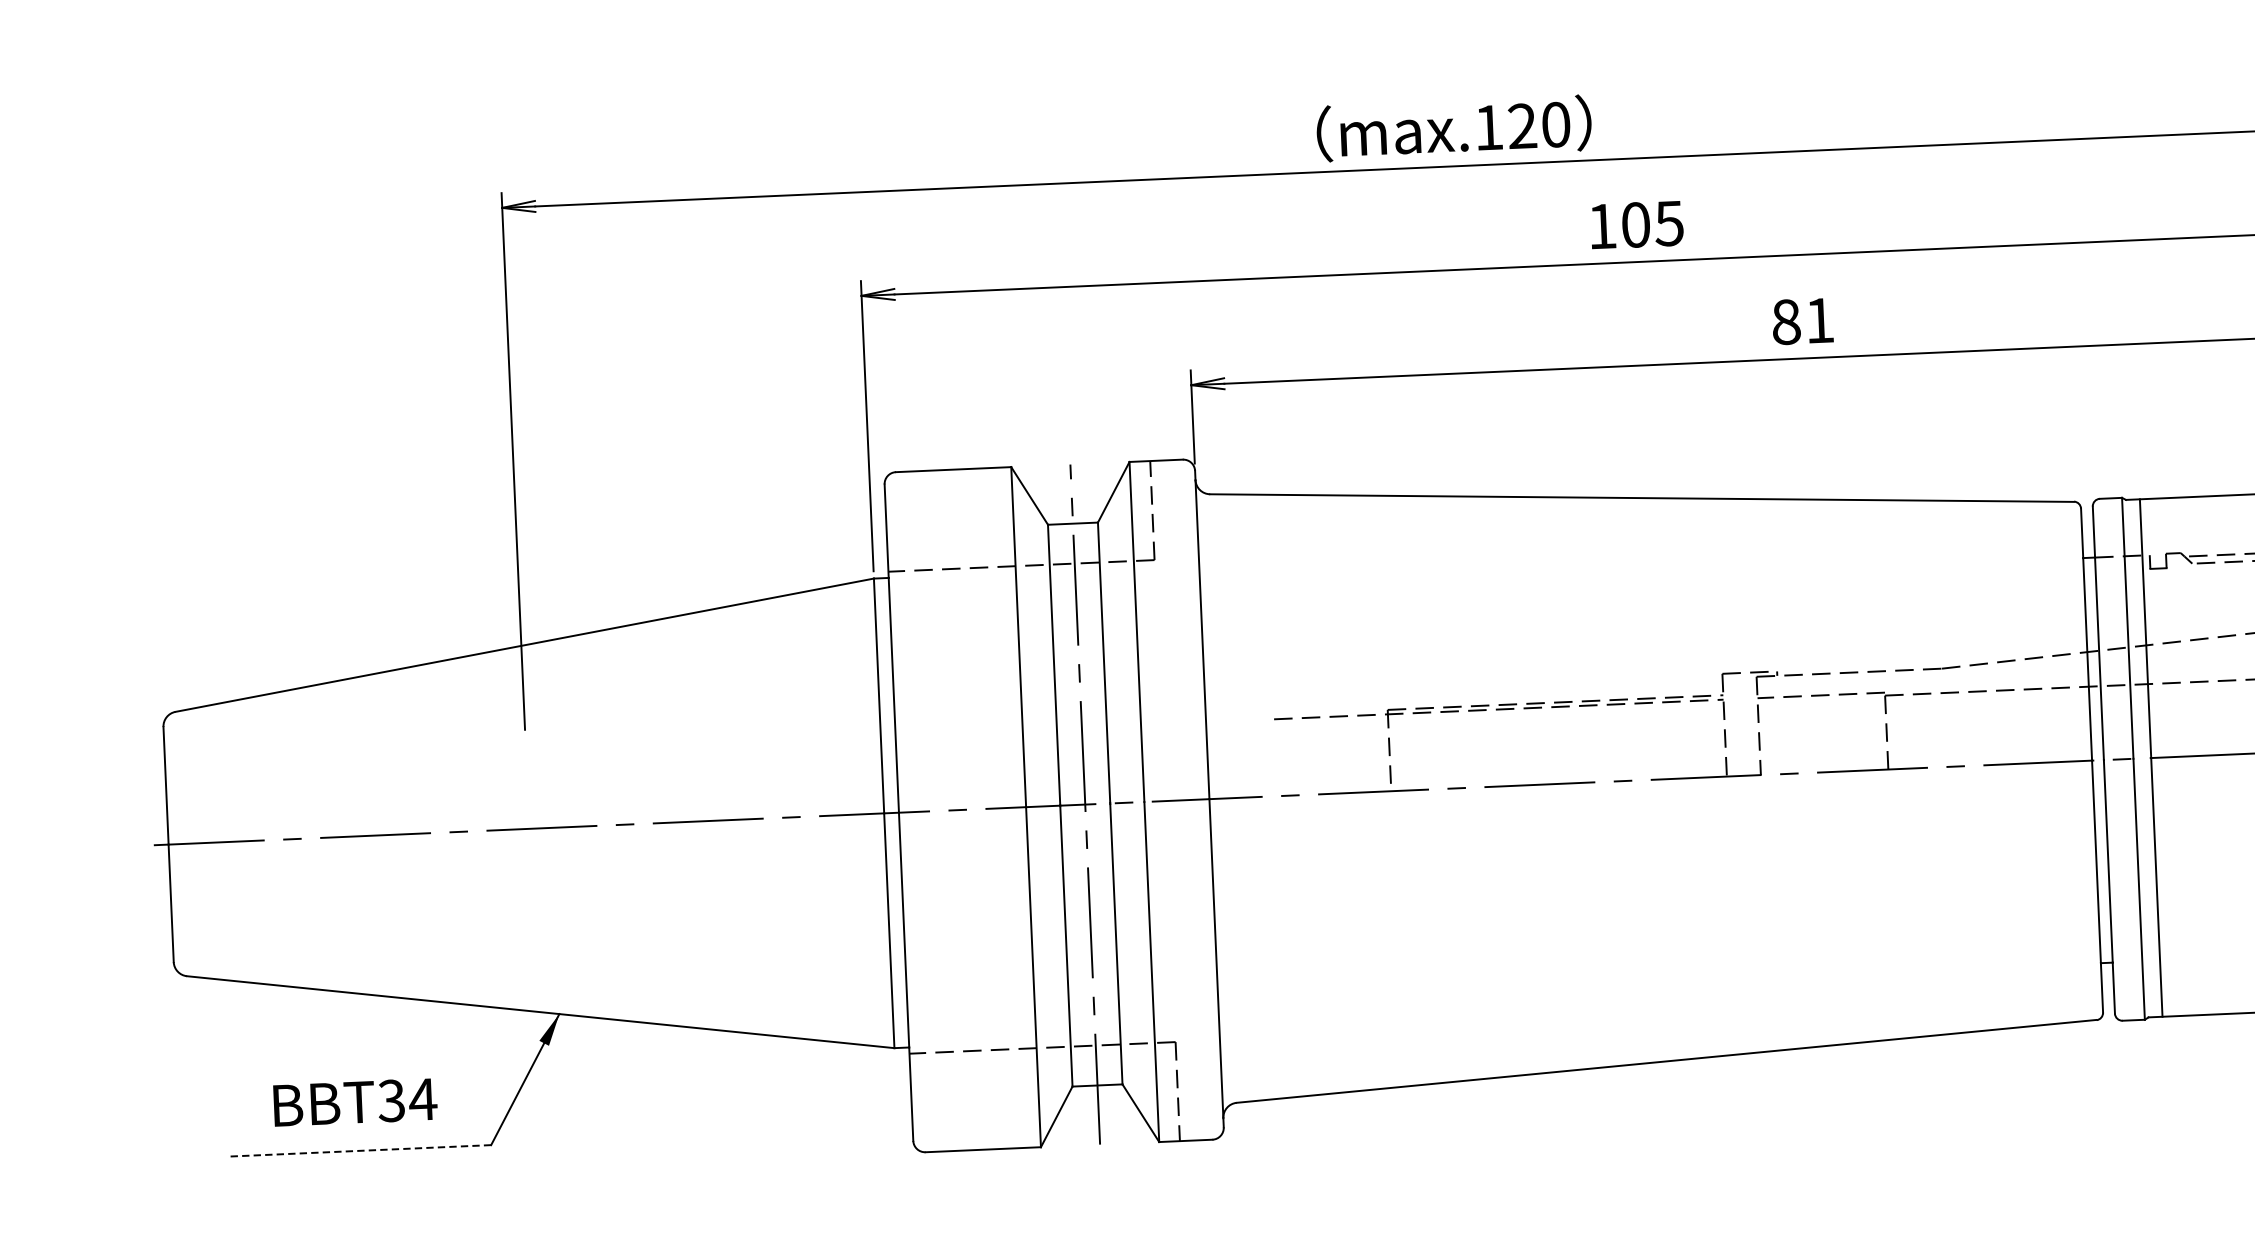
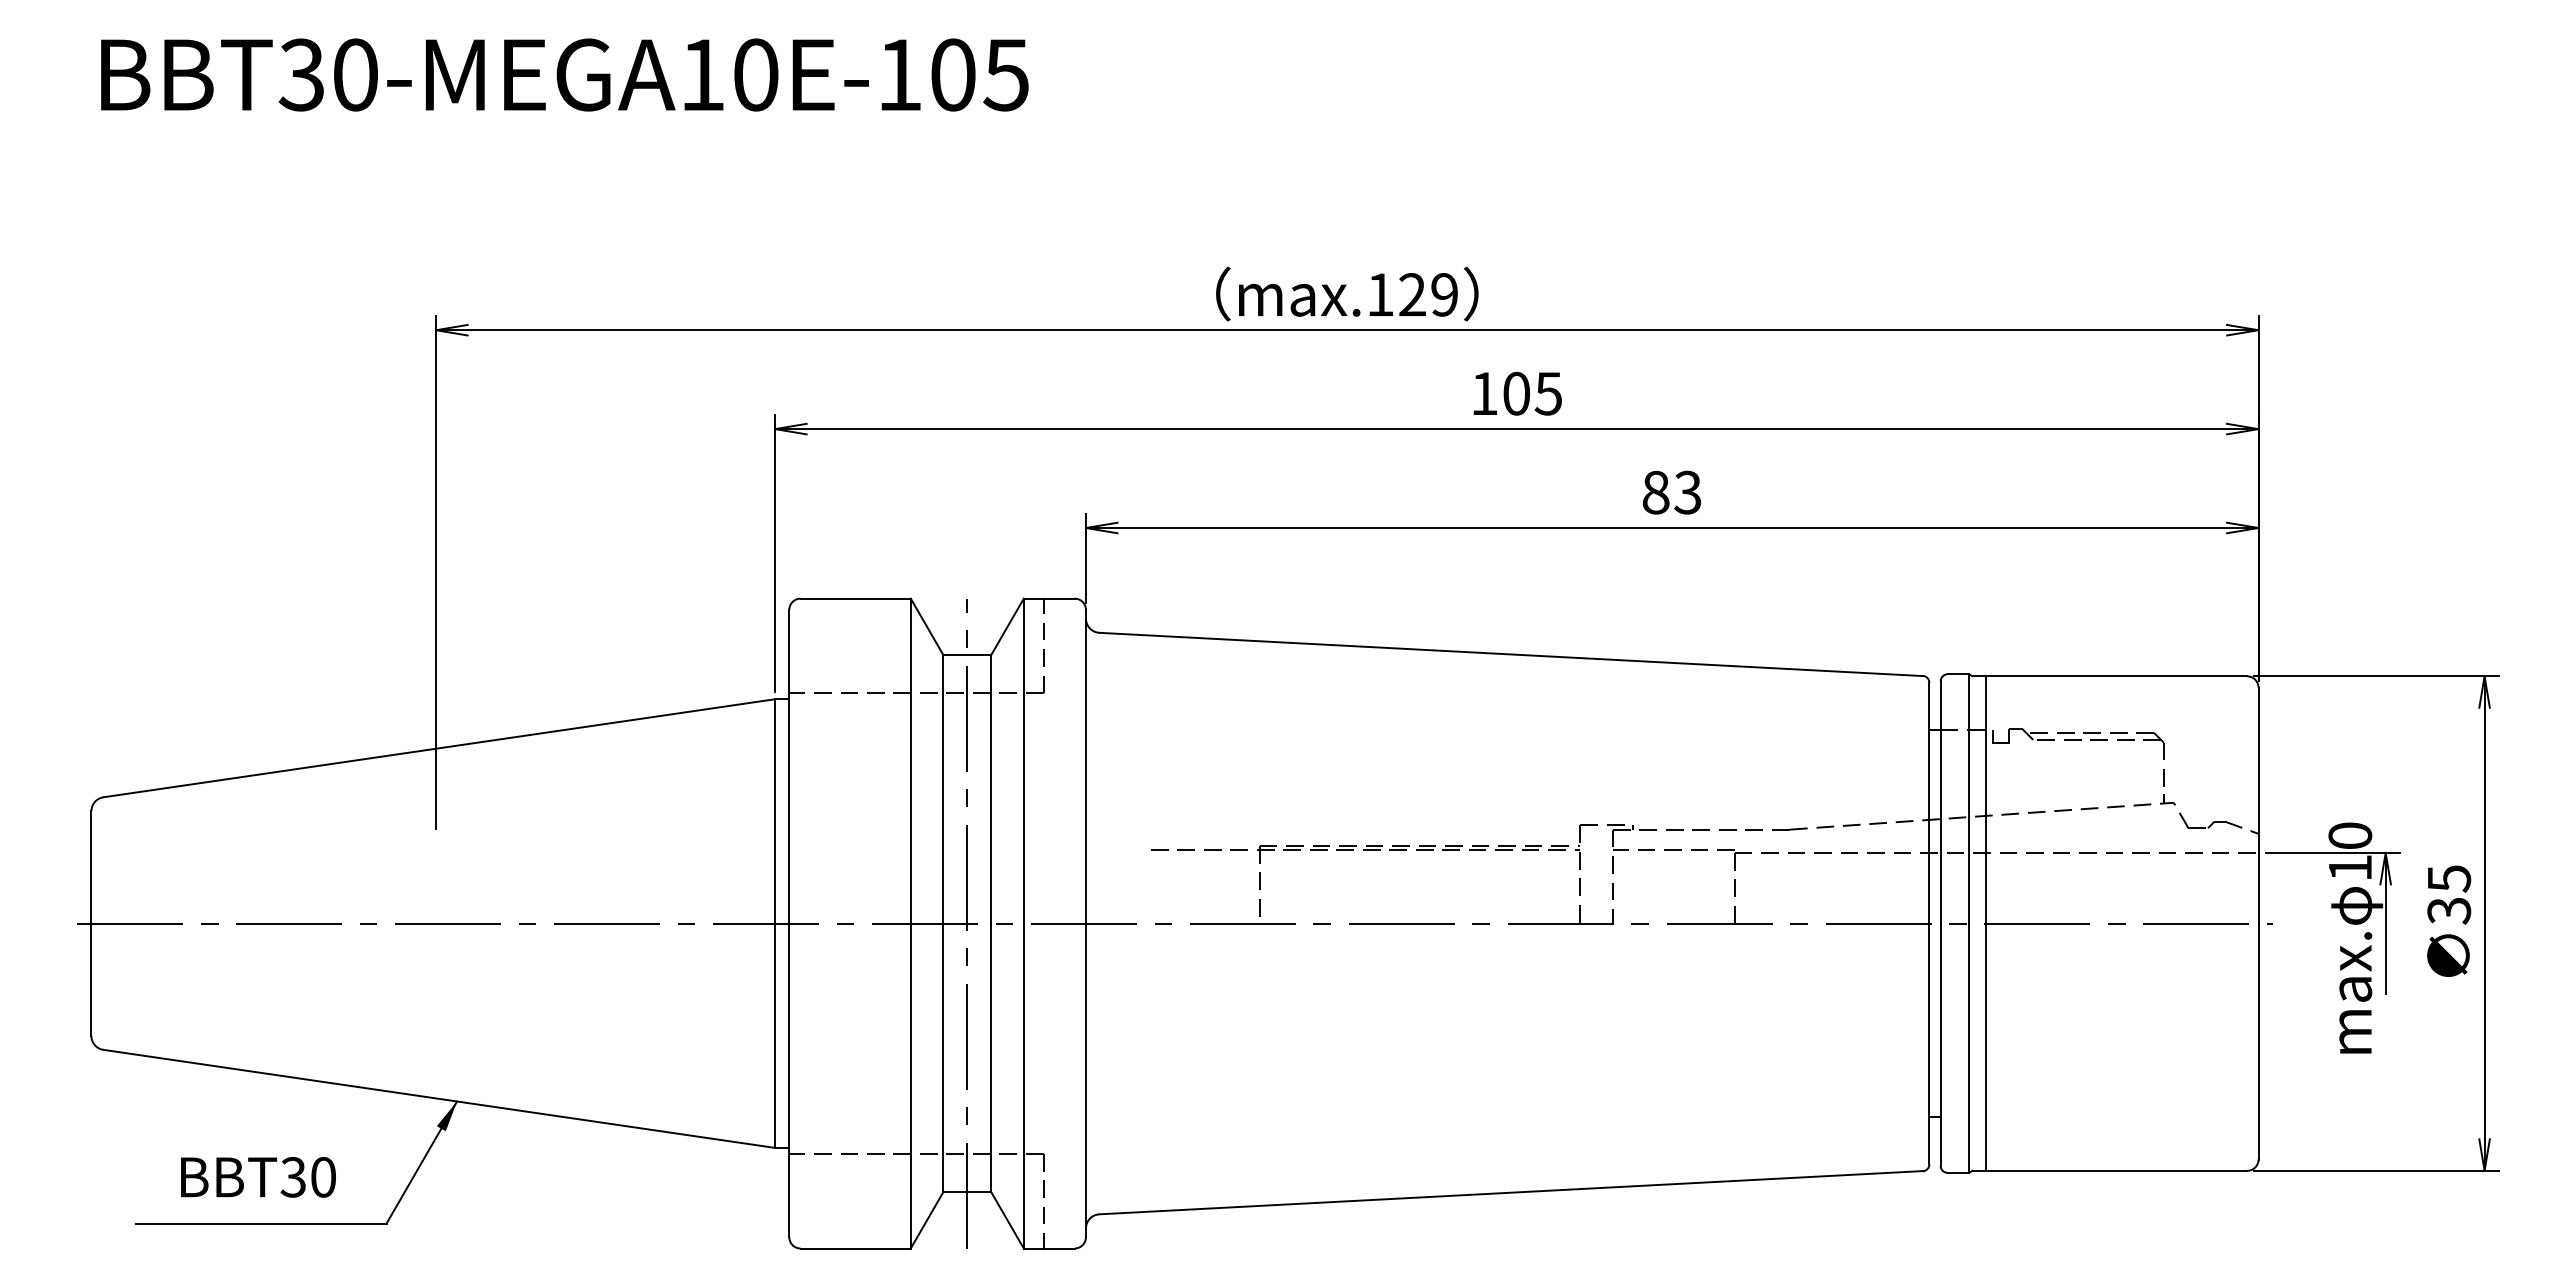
text: (1555, 124) -> (1444, 294), max.120 -> max.129
text: (1819, 320) -> (1687, 492), 81 -> 83
text: (422, 1098) -> (322, 1176), BBT34 -> BBT30
line: (359, 1150) -> (260, 1223), dashed -> solid

